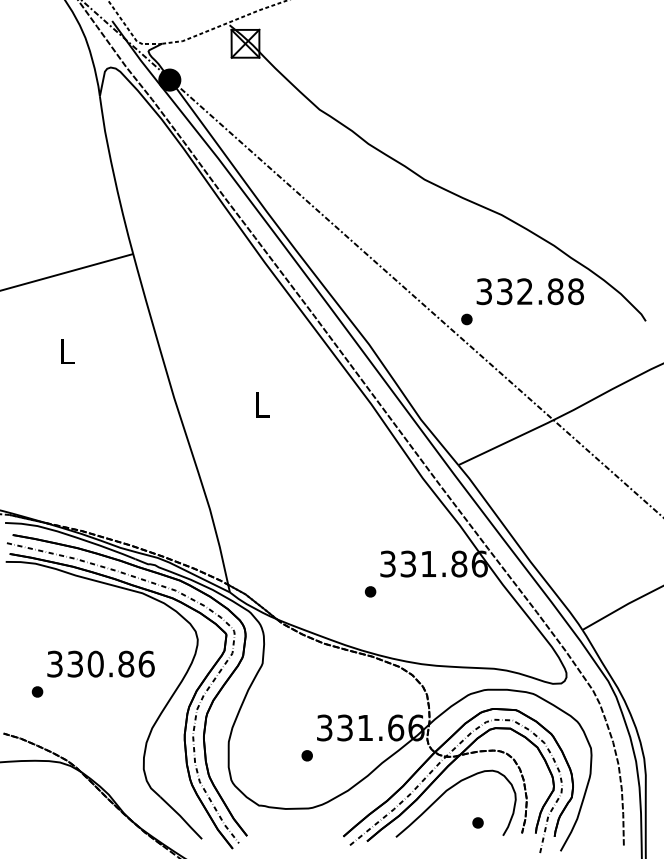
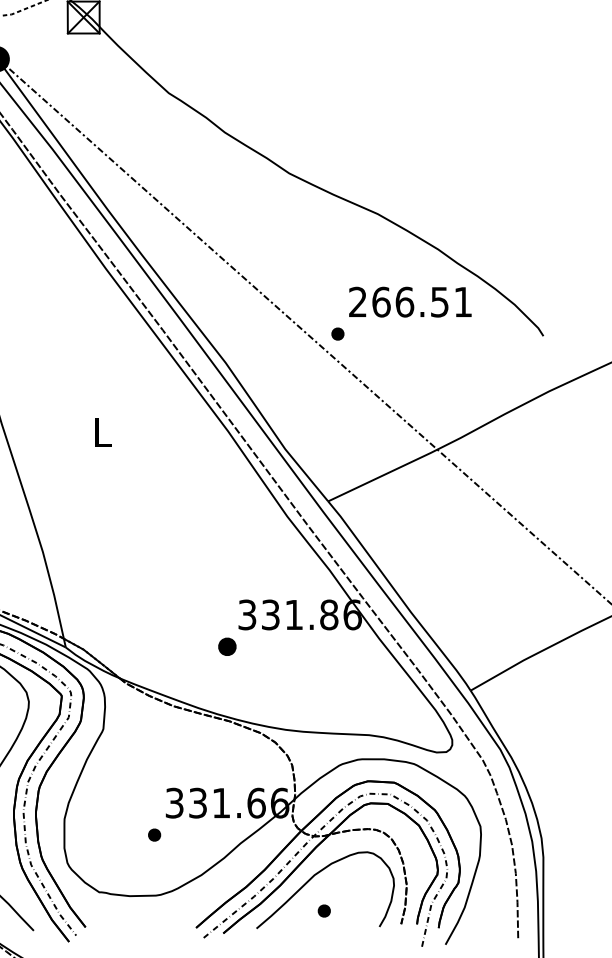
text: (530, 291) -> (410, 301), 332.88 -> 266.51
part: (370, 591) -> (227, 646), size x1.4
part: (477, 822) -> (323, 910), moved

